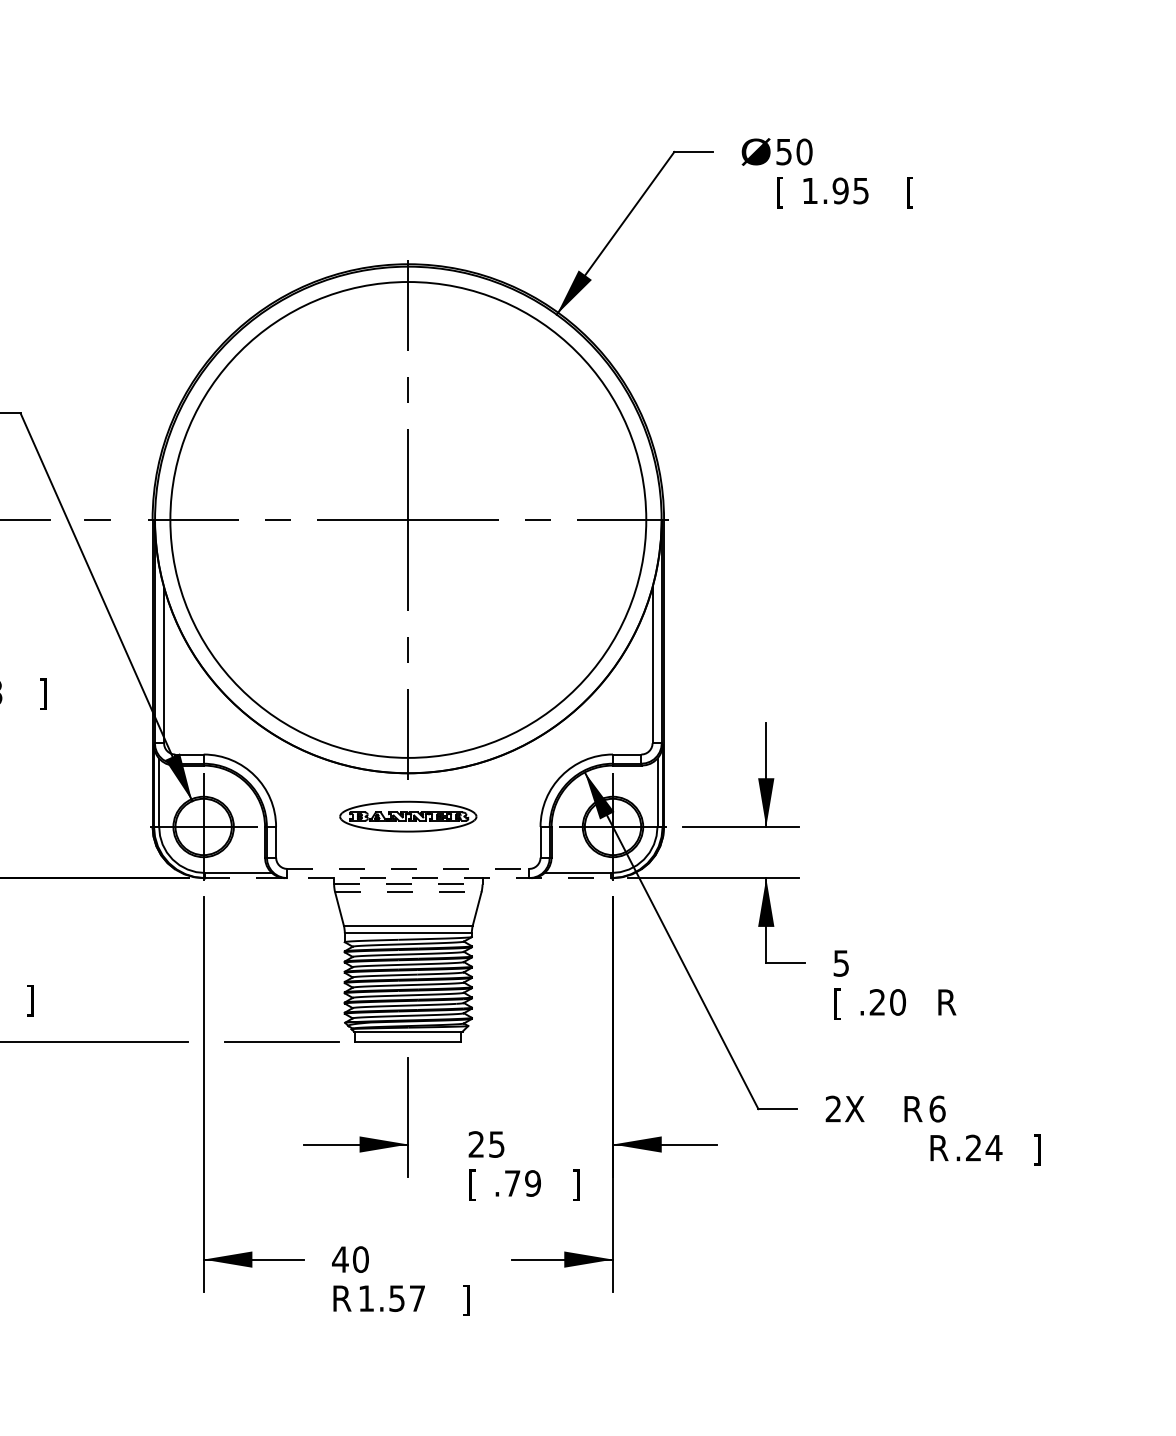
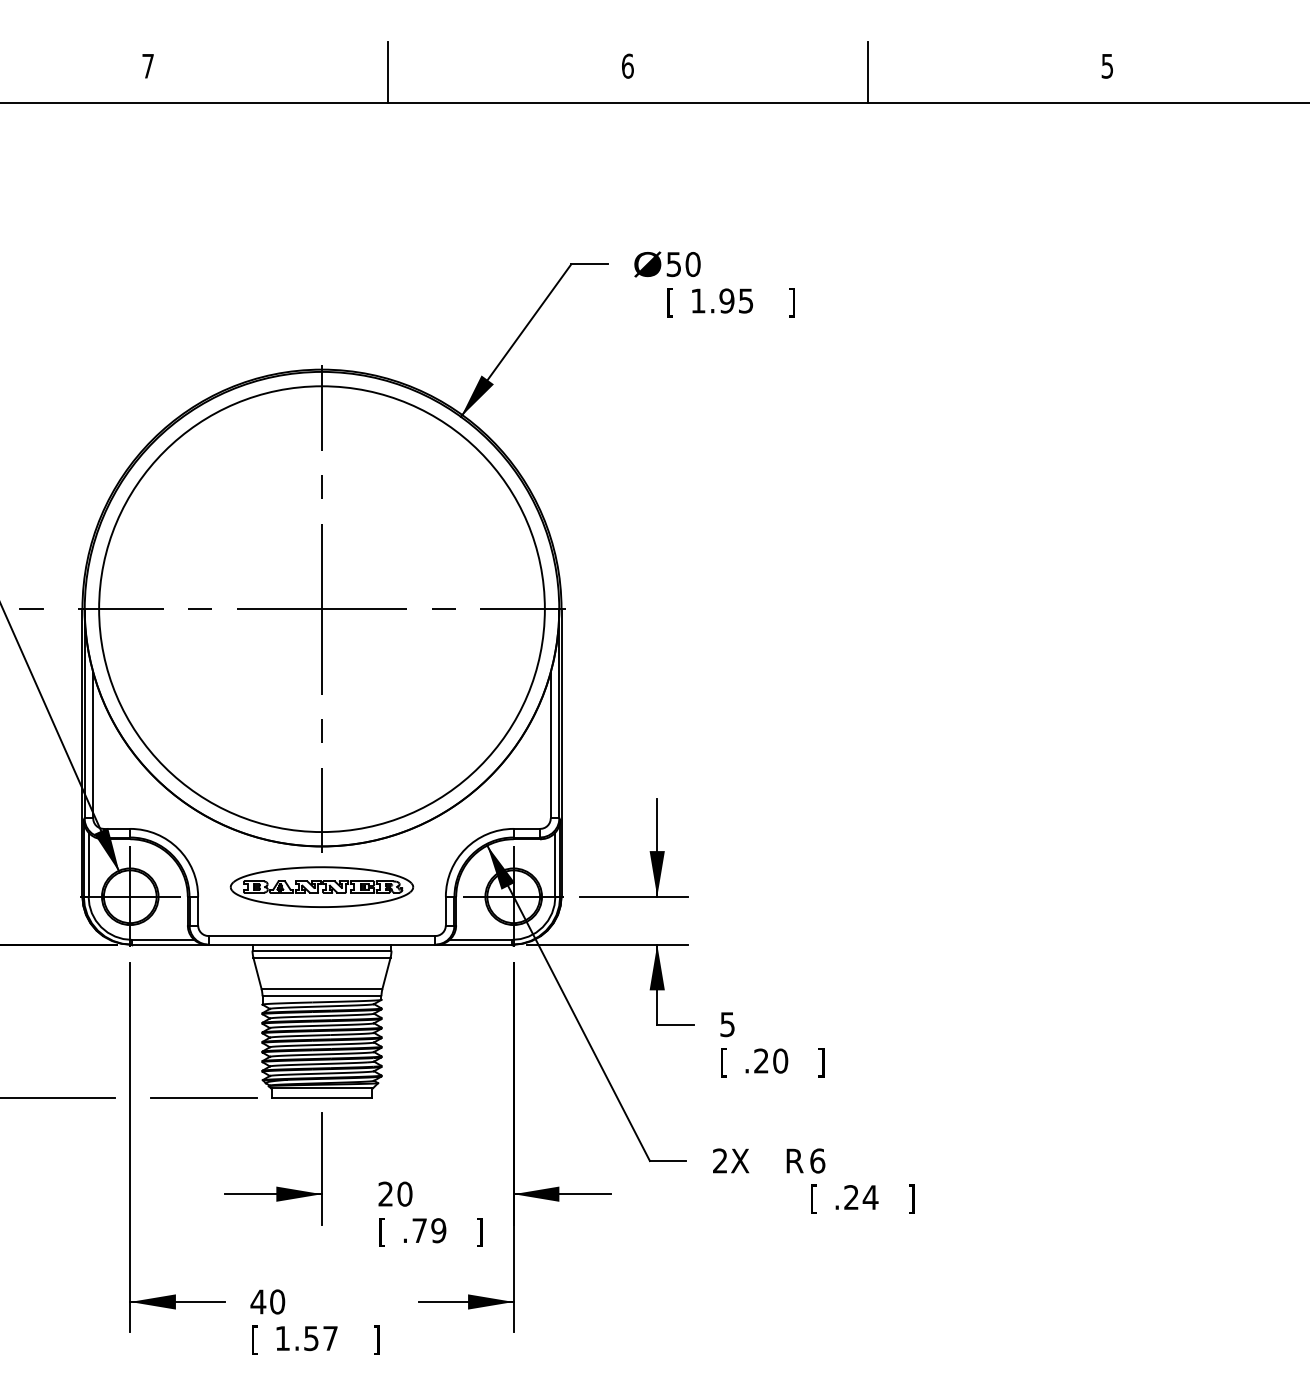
text: (909, 192) -> (791, 302), [ -> ]
part: (407, 816) -> (321, 886), size x1.43
line: (408, 869) -> (322, 936), dashed -> solid
line: (408, 877) -> (322, 944), dashed -> solid
line: (408, 884) -> (322, 950), dashed -> solid
line: (408, 891) -> (322, 957), dashed -> solid
text: (946, 1003) -> (826, 1062), R -> ]
text: (496, 1143) -> (404, 1193), 25 -> 20
text: (939, 1149) -> (819, 1198), R -> [
text: (342, 1299) -> (260, 1339), R -> [

